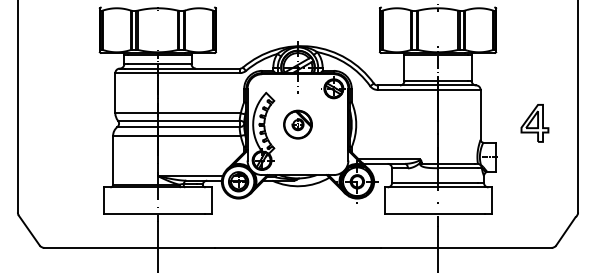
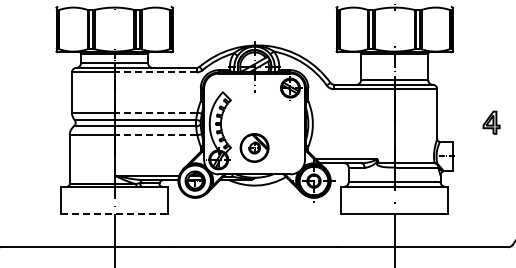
line: (198, 73) -> (155, 72), solid -> dashed
line: (198, 113) -> (155, 112), solid -> dashed
part: (534, 123) -> (491, 122), size x0.6
part: (297, 124) -> (254, 147), moved
line: (198, 135) -> (155, 134), solid -> dashed
line: (155, 214) -> (112, 213), solid -> dashed

